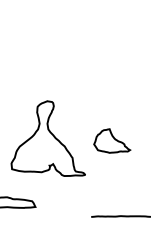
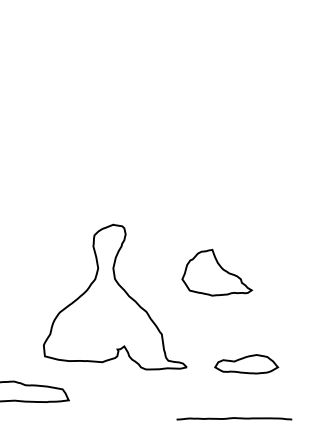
part: (47, 138) -> (113, 296), moved
part: (127, 187) -> (246, 362), added

